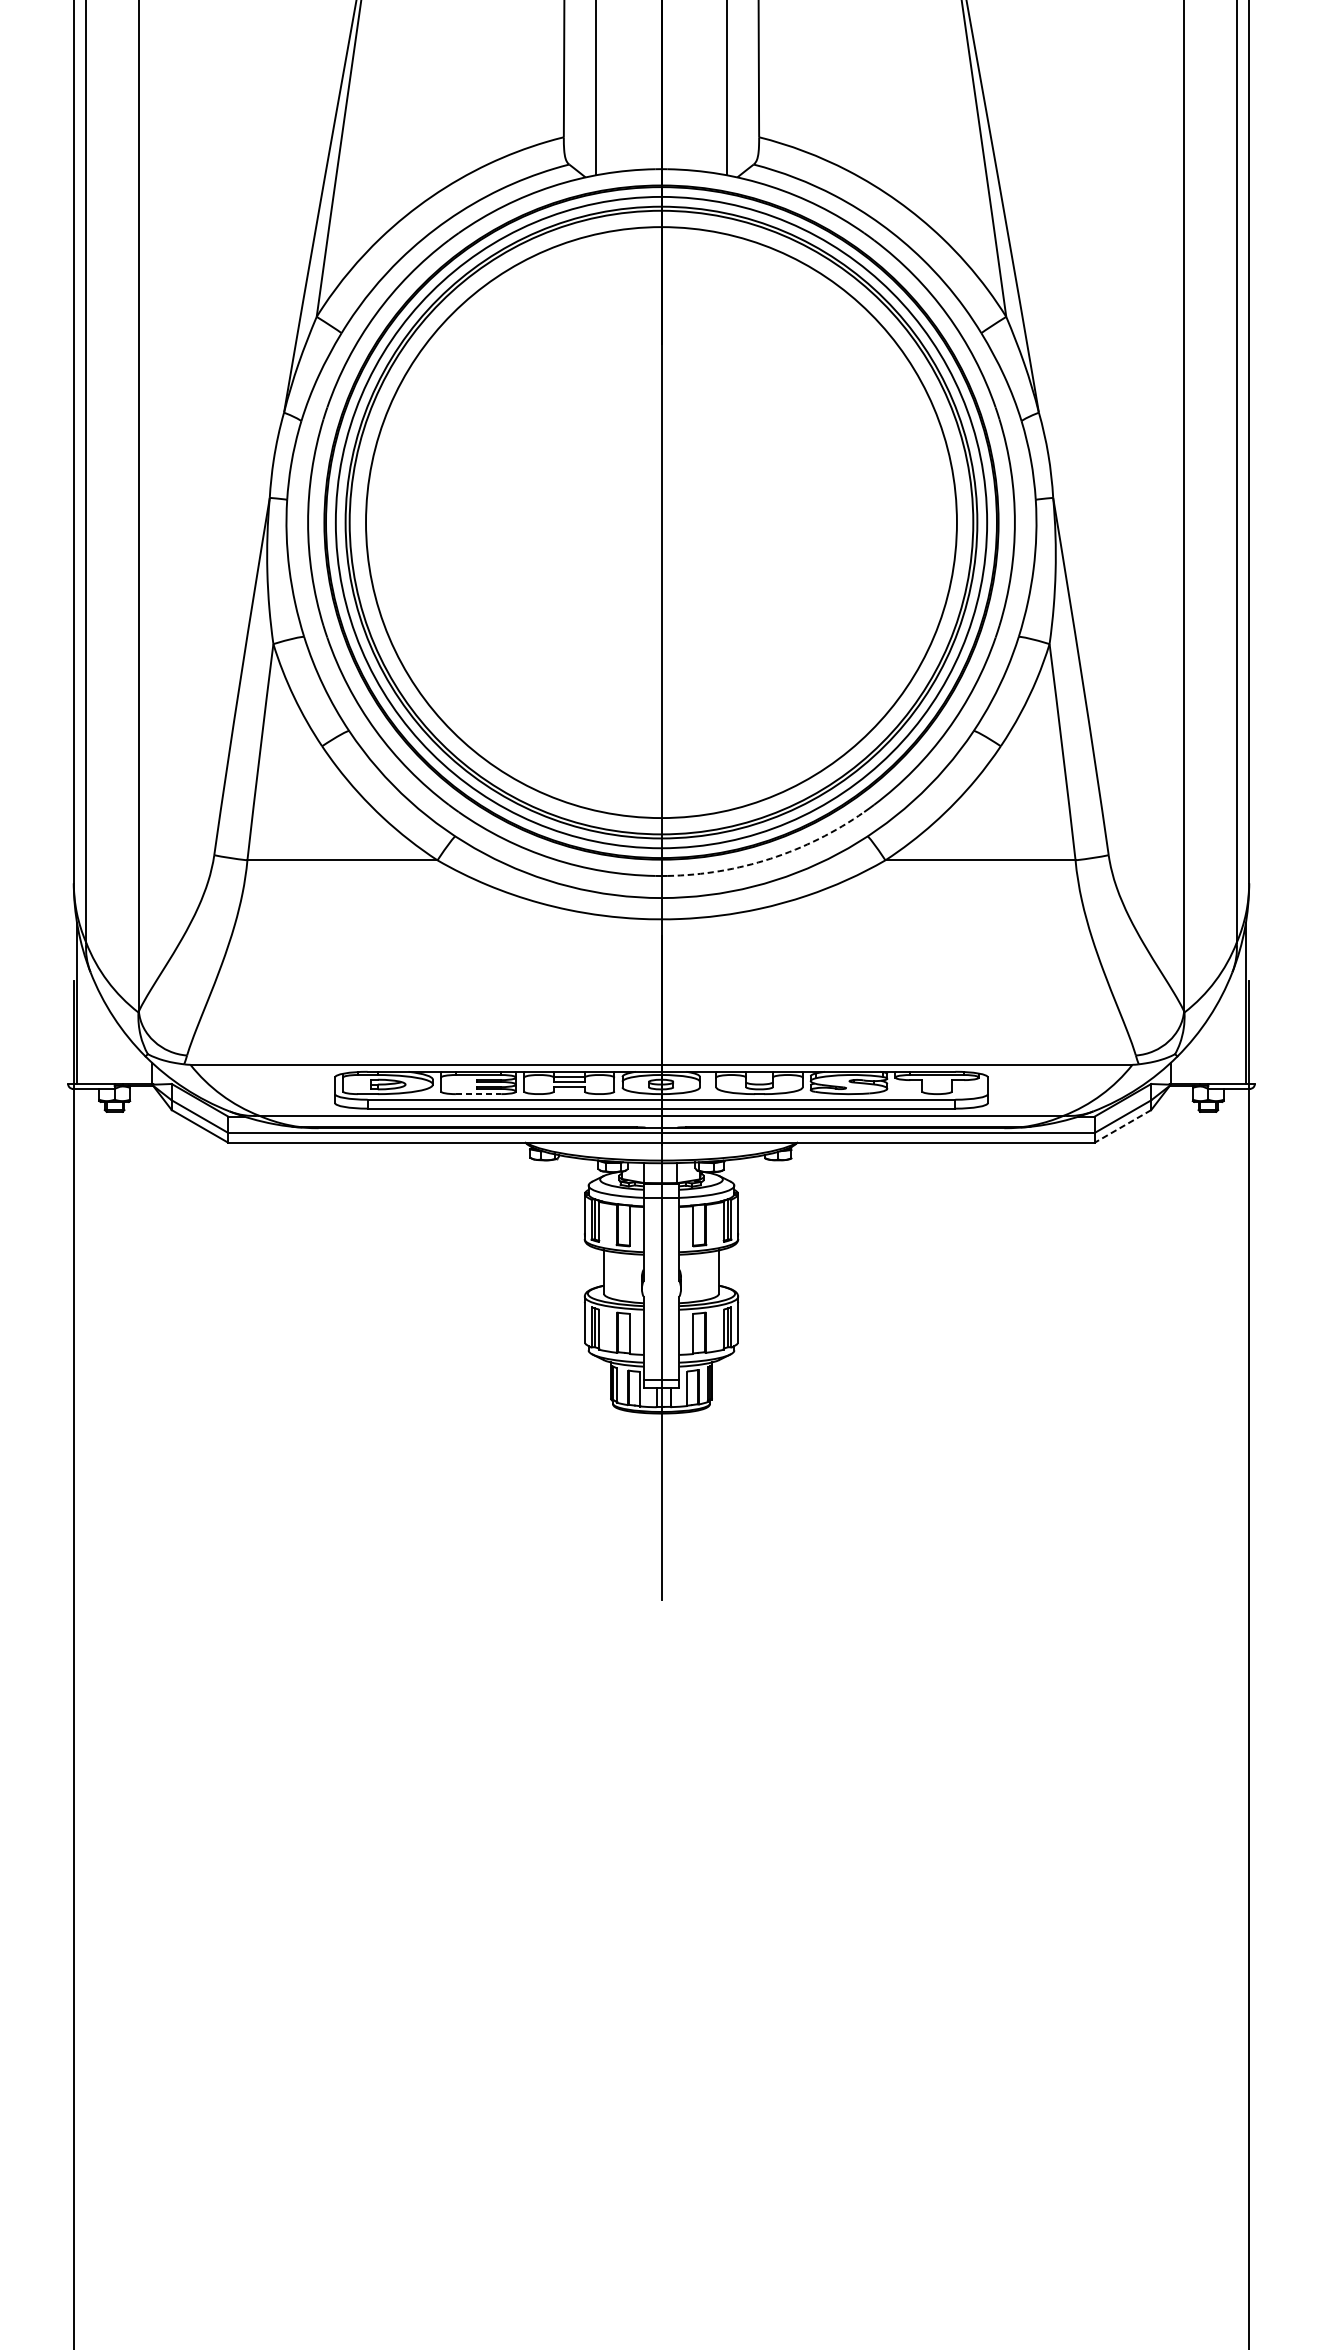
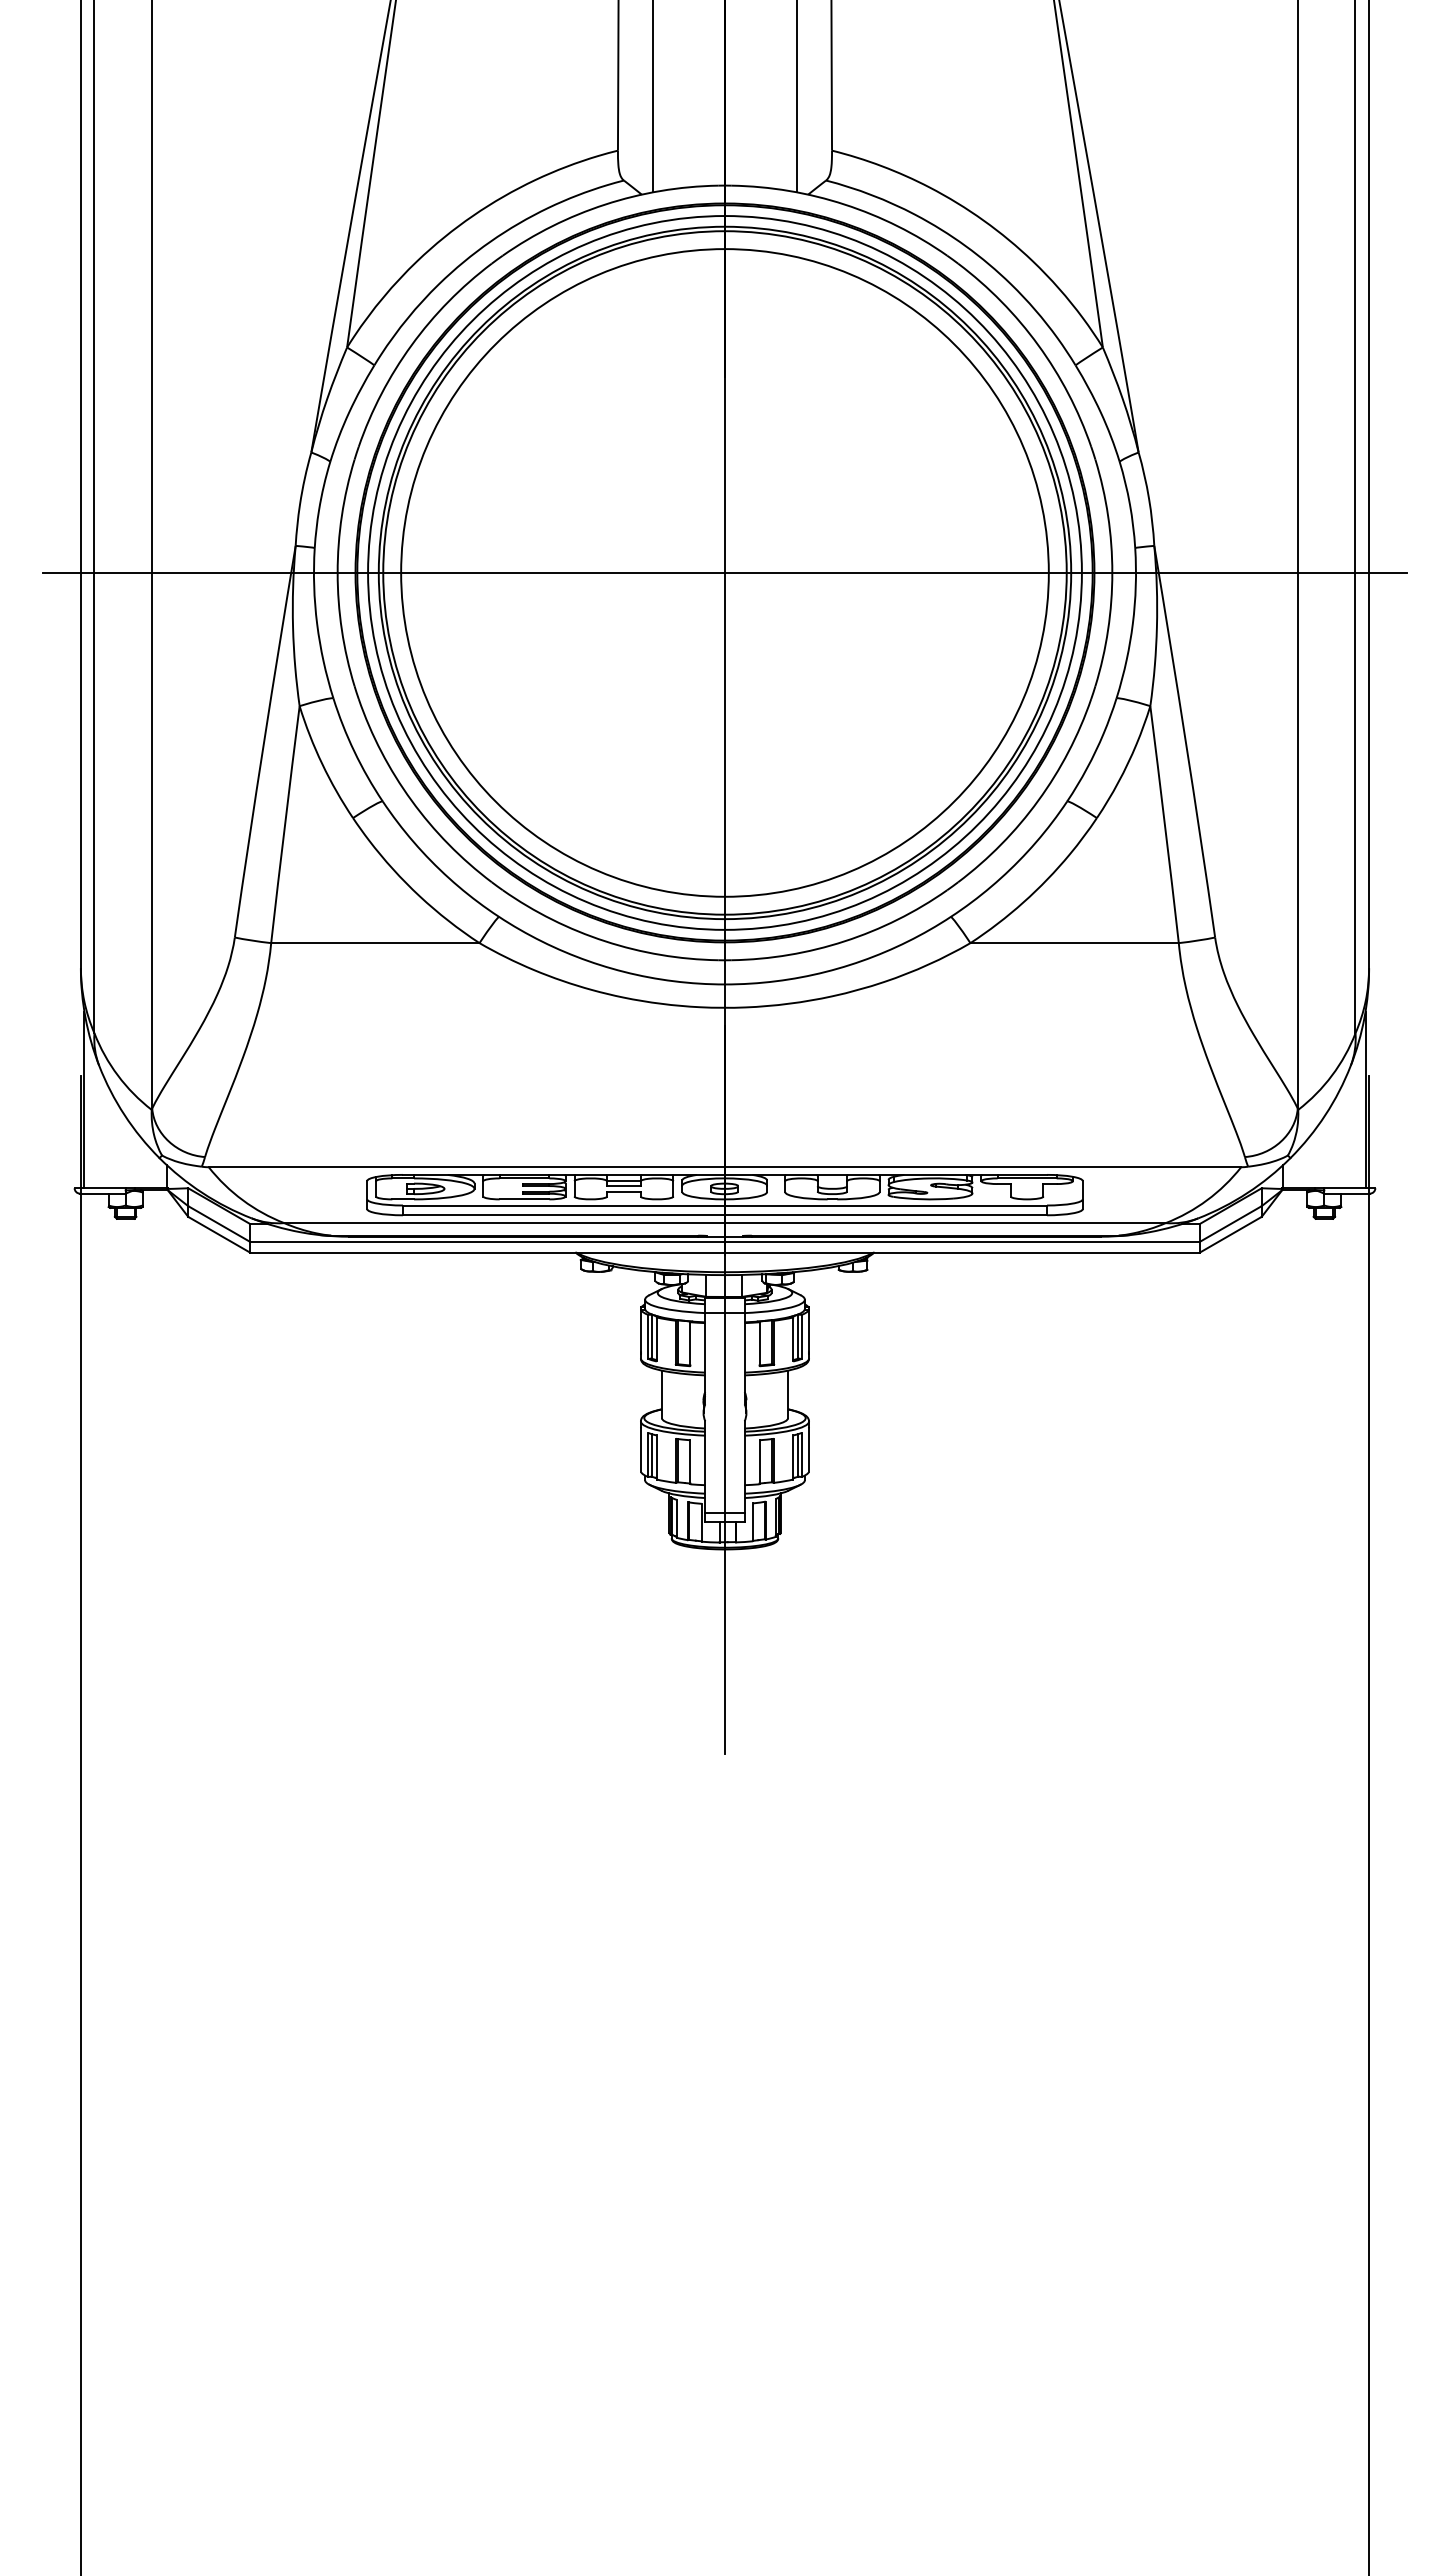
line: (661, 522) -> (724, 572), added
arc: (770, 858) -> (844, 941), dashed -> solid
line: (478, 1094) -> (524, 1199), dashed -> solid
line: (1122, 1126) -> (1230, 1234), dashed -> solid

